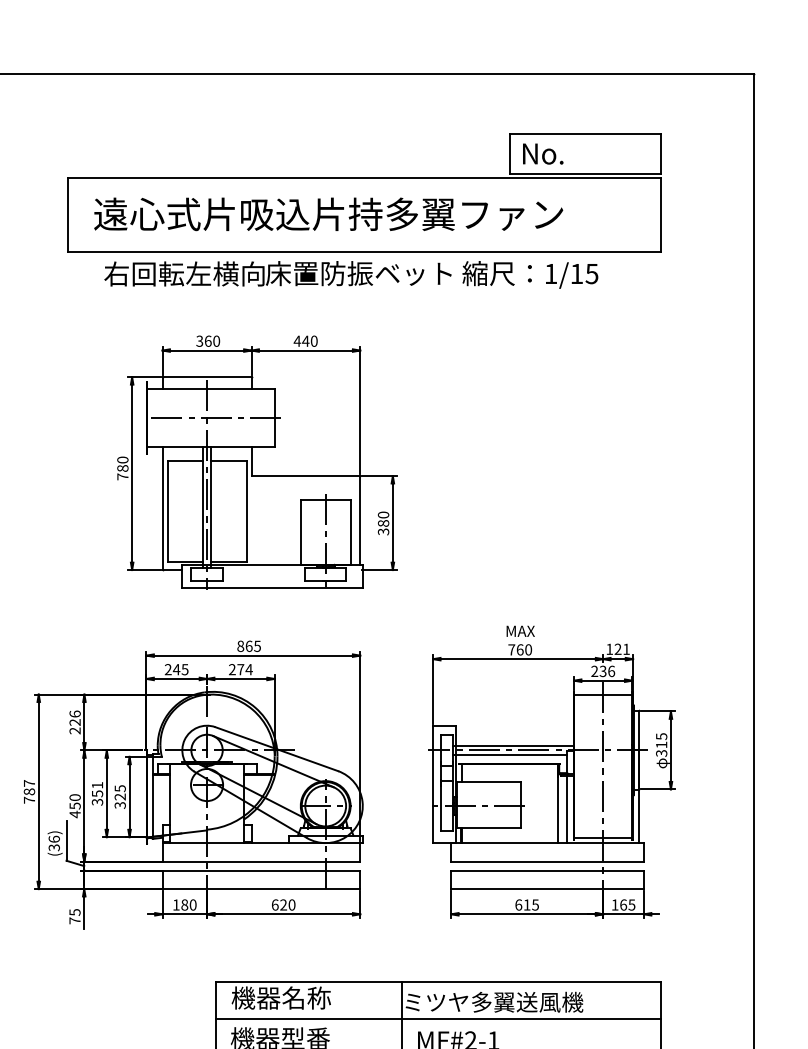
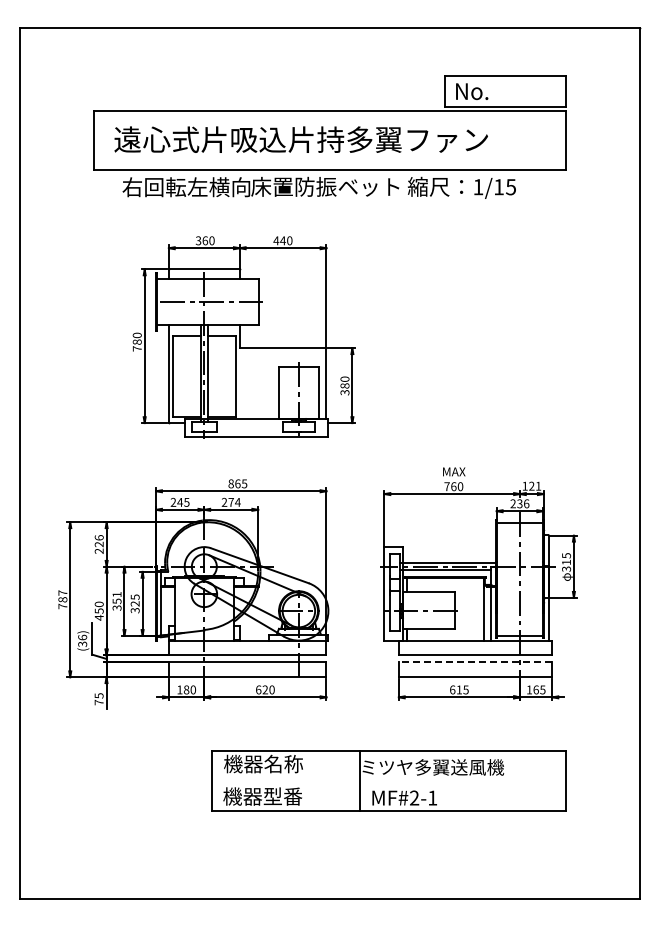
line: (547, 870) -> (475, 662), solid -> dashed
line: (438, 1019) -> (388, 781), removed

